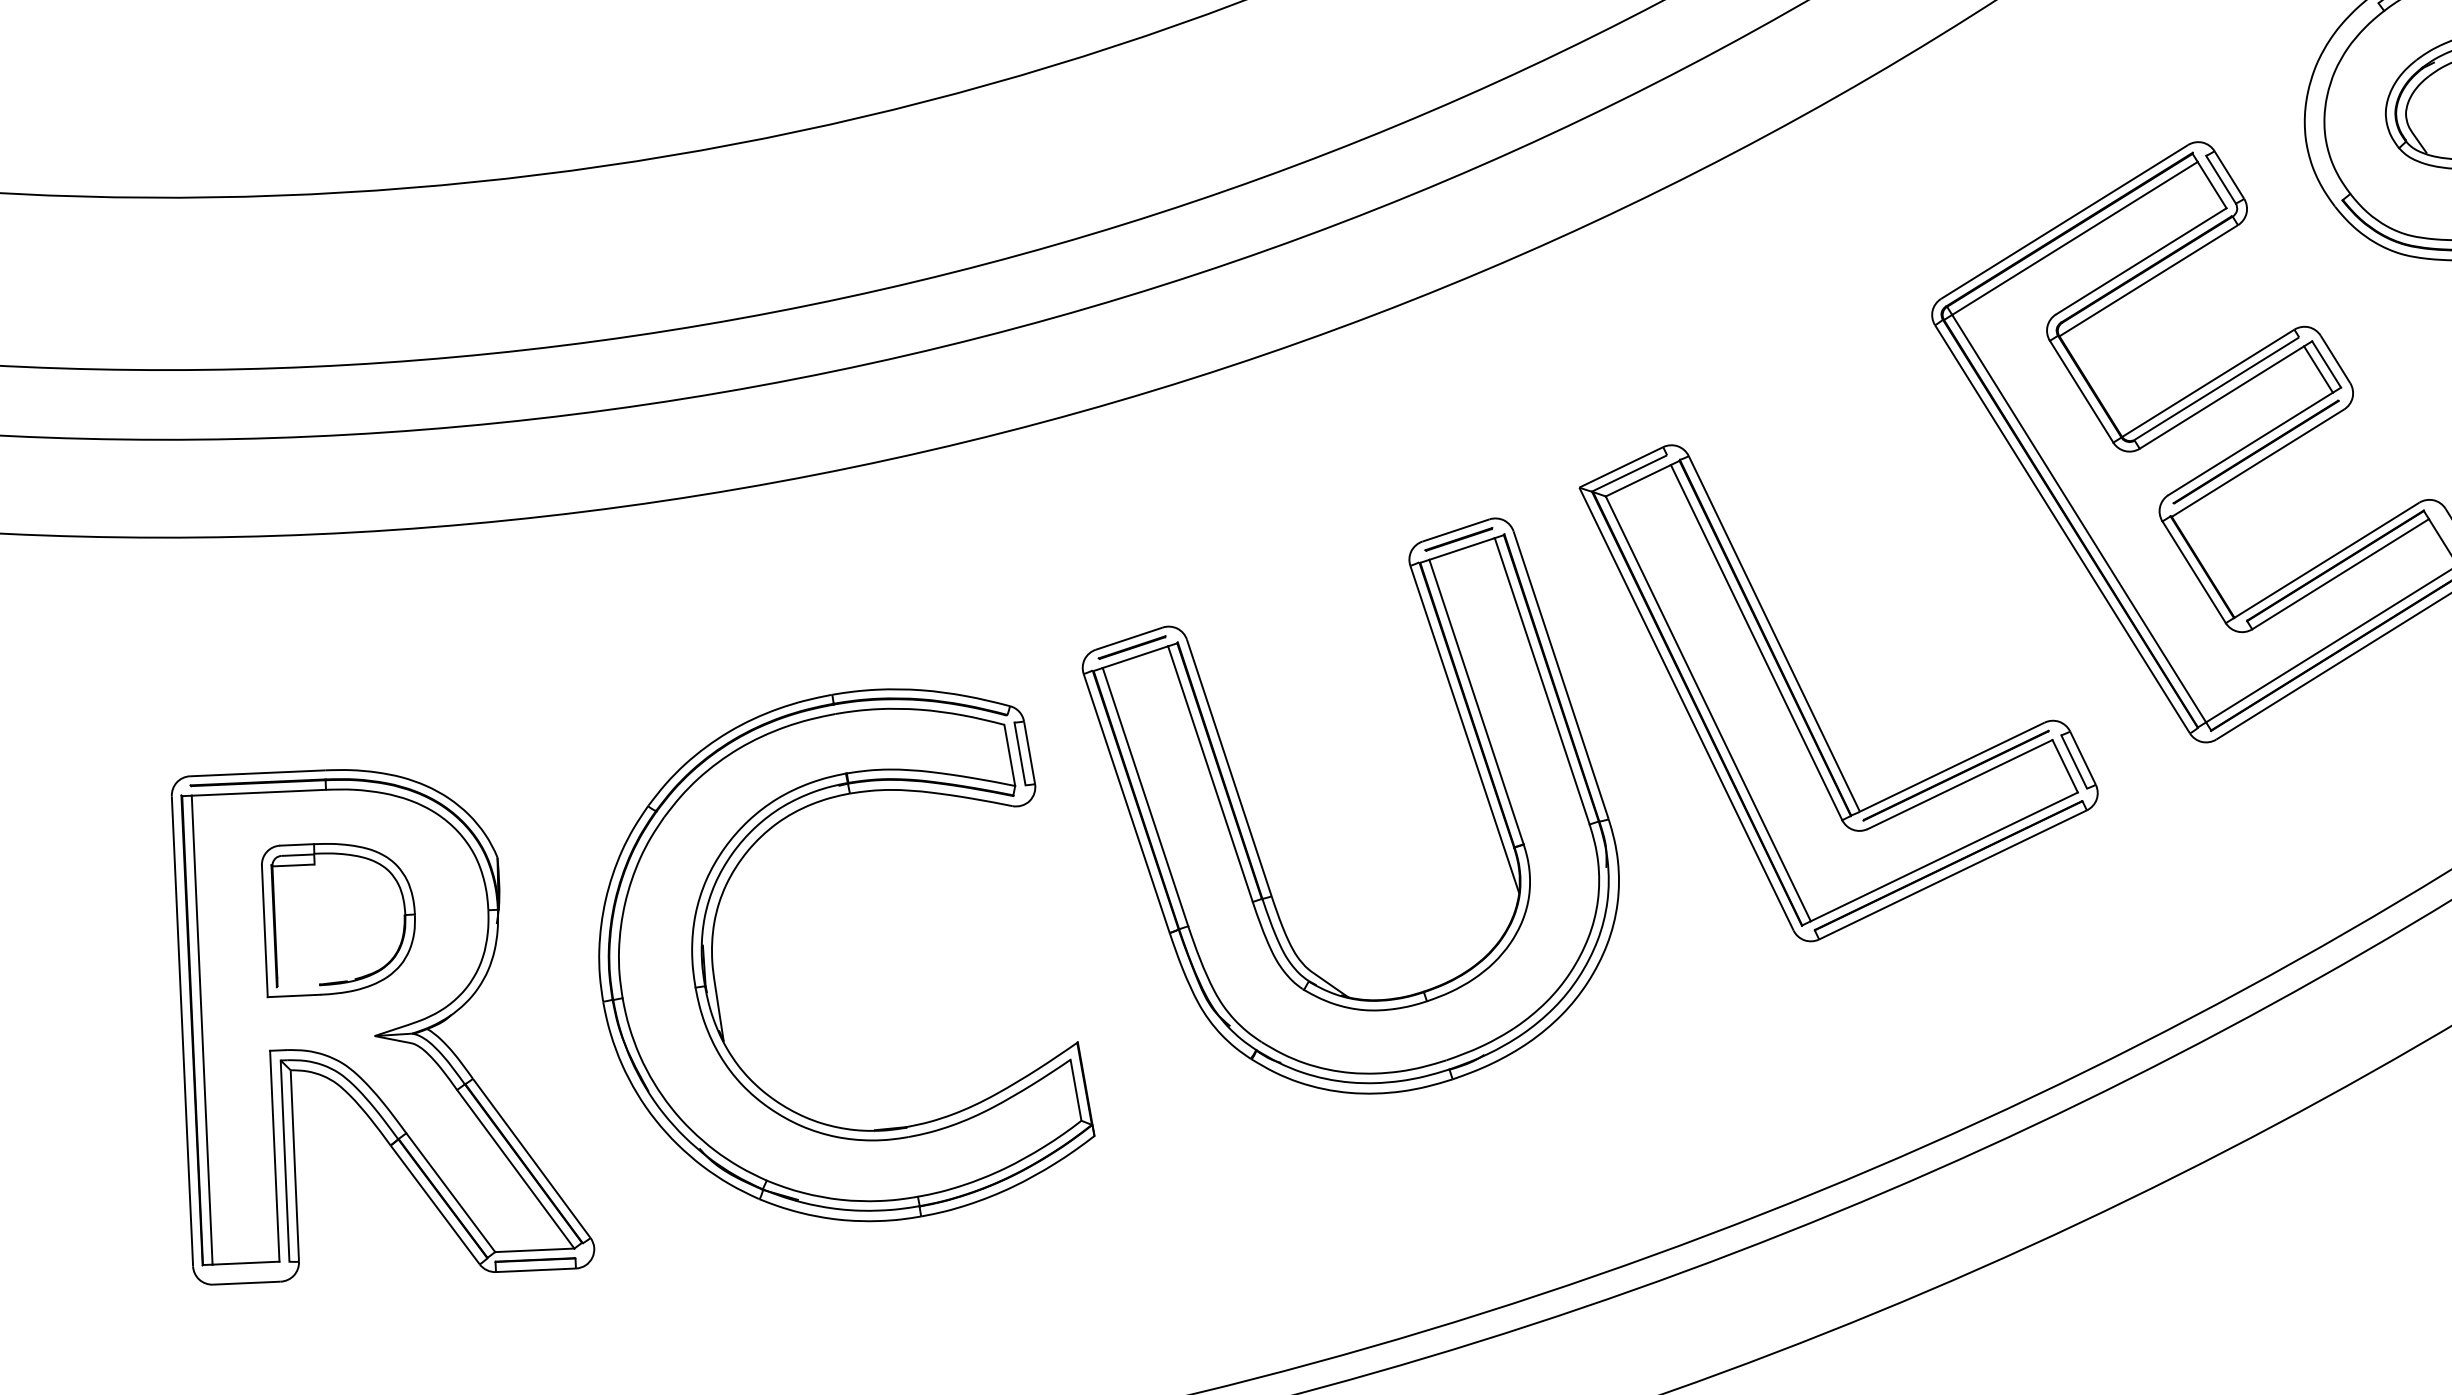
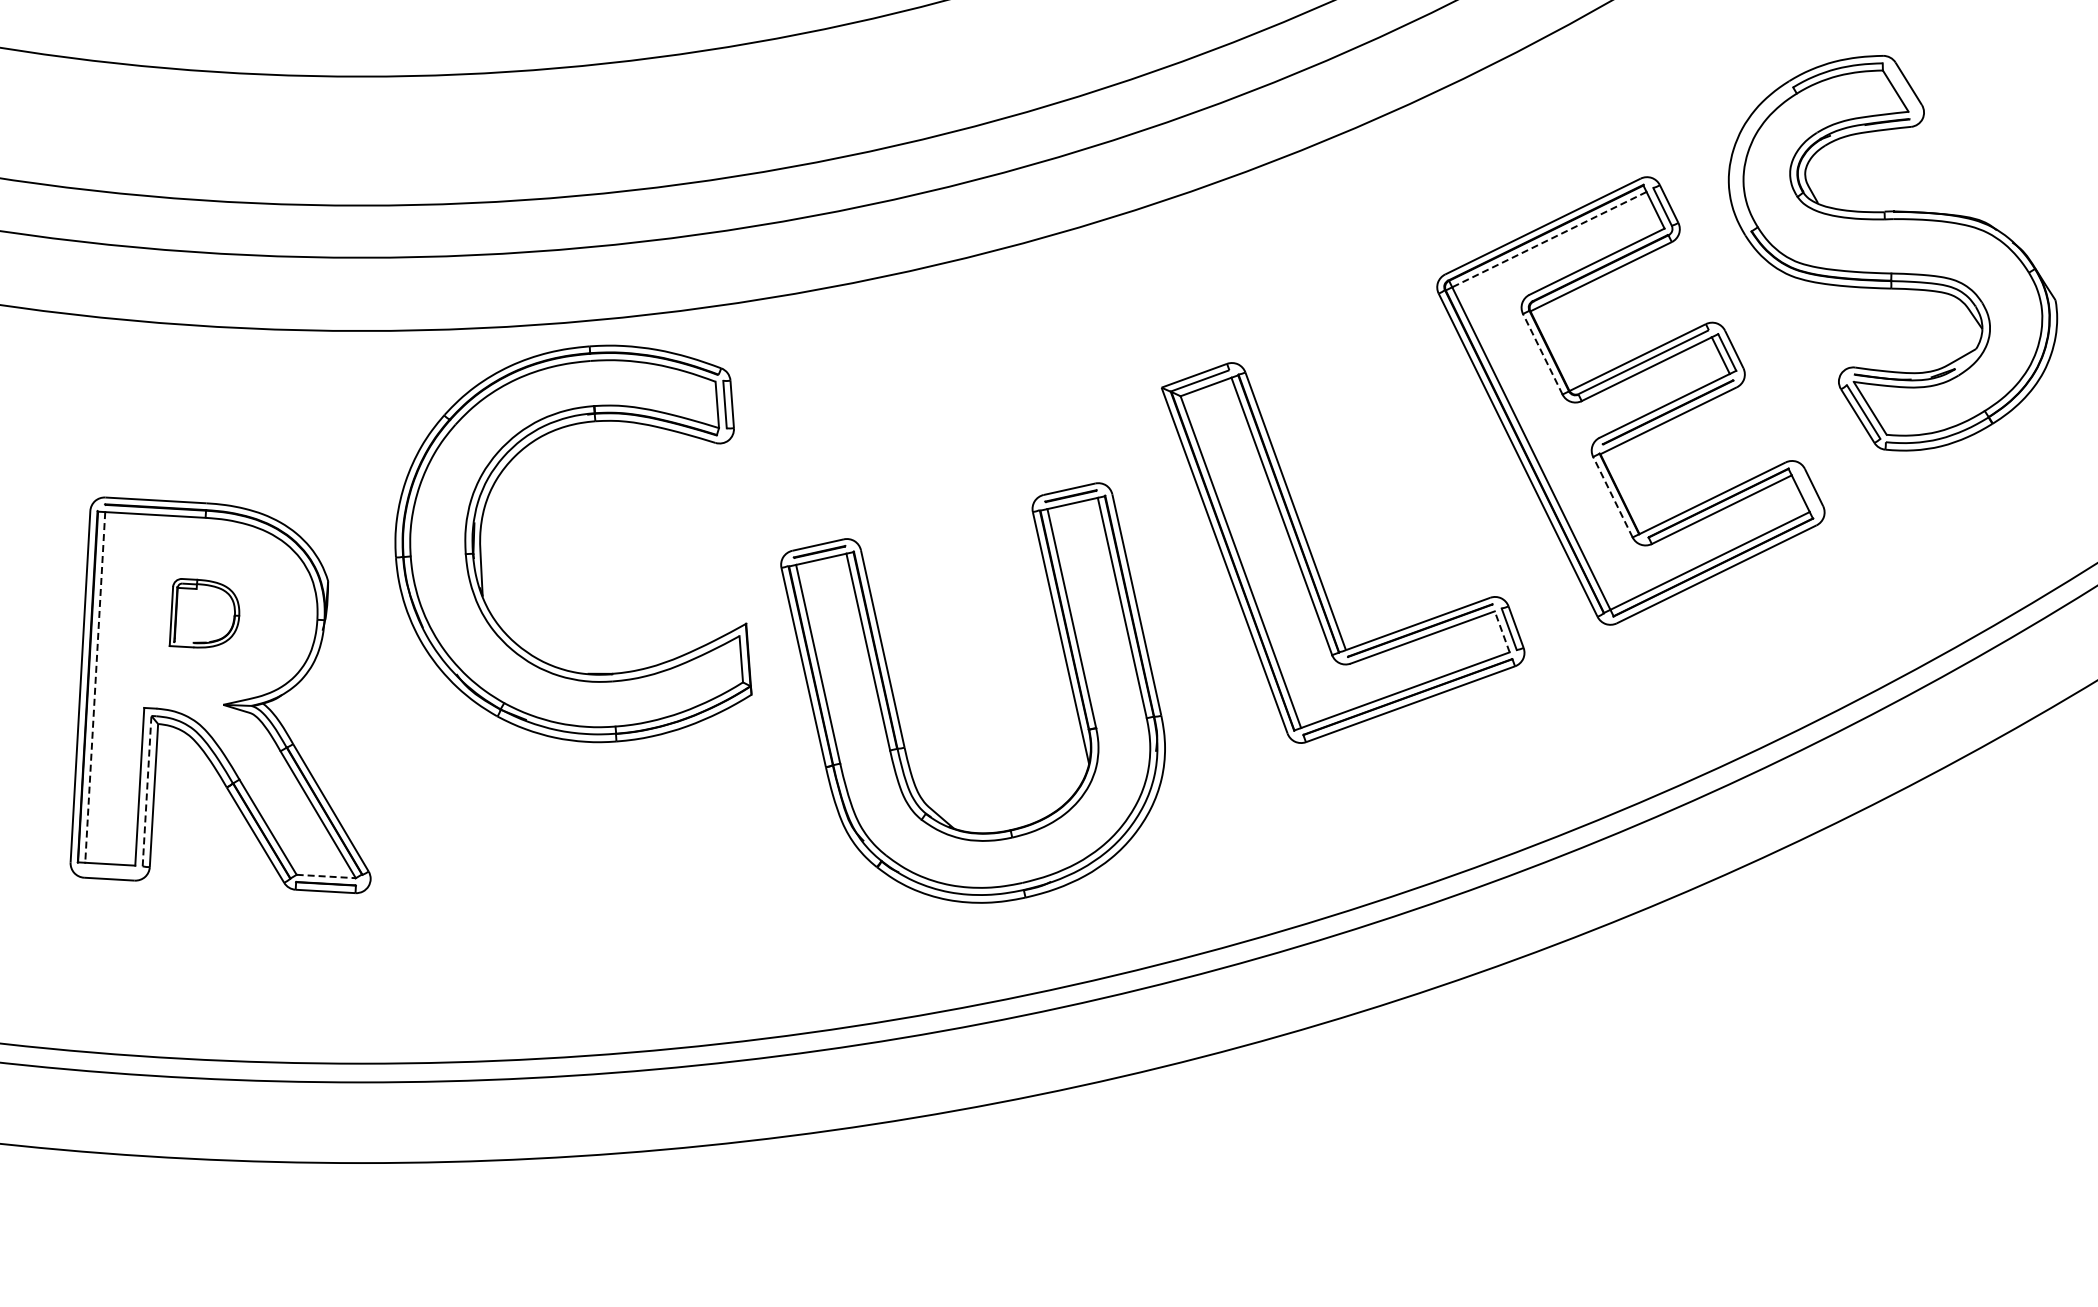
line: (2073, 238) -> (1548, 239), solid -> dashed
line: (2081, 392) -> (1542, 354), solid -> dashed
line: (2193, 572) -> (1612, 497), solid -> dashed
line: (2065, 765) -> (1502, 631), solid -> dashed
part: (1257, 846) -> (897, 709), moved
part: (337, 917) -> (204, 613), size x0.6
part: (714, 968) -> (481, 541), moved
line: (202, 1030) -> (95, 687), solid -> dashed
line: (285, 1160) -> (147, 790), solid -> dashed
line: (535, 1250) -> (326, 876), solid -> dashed

